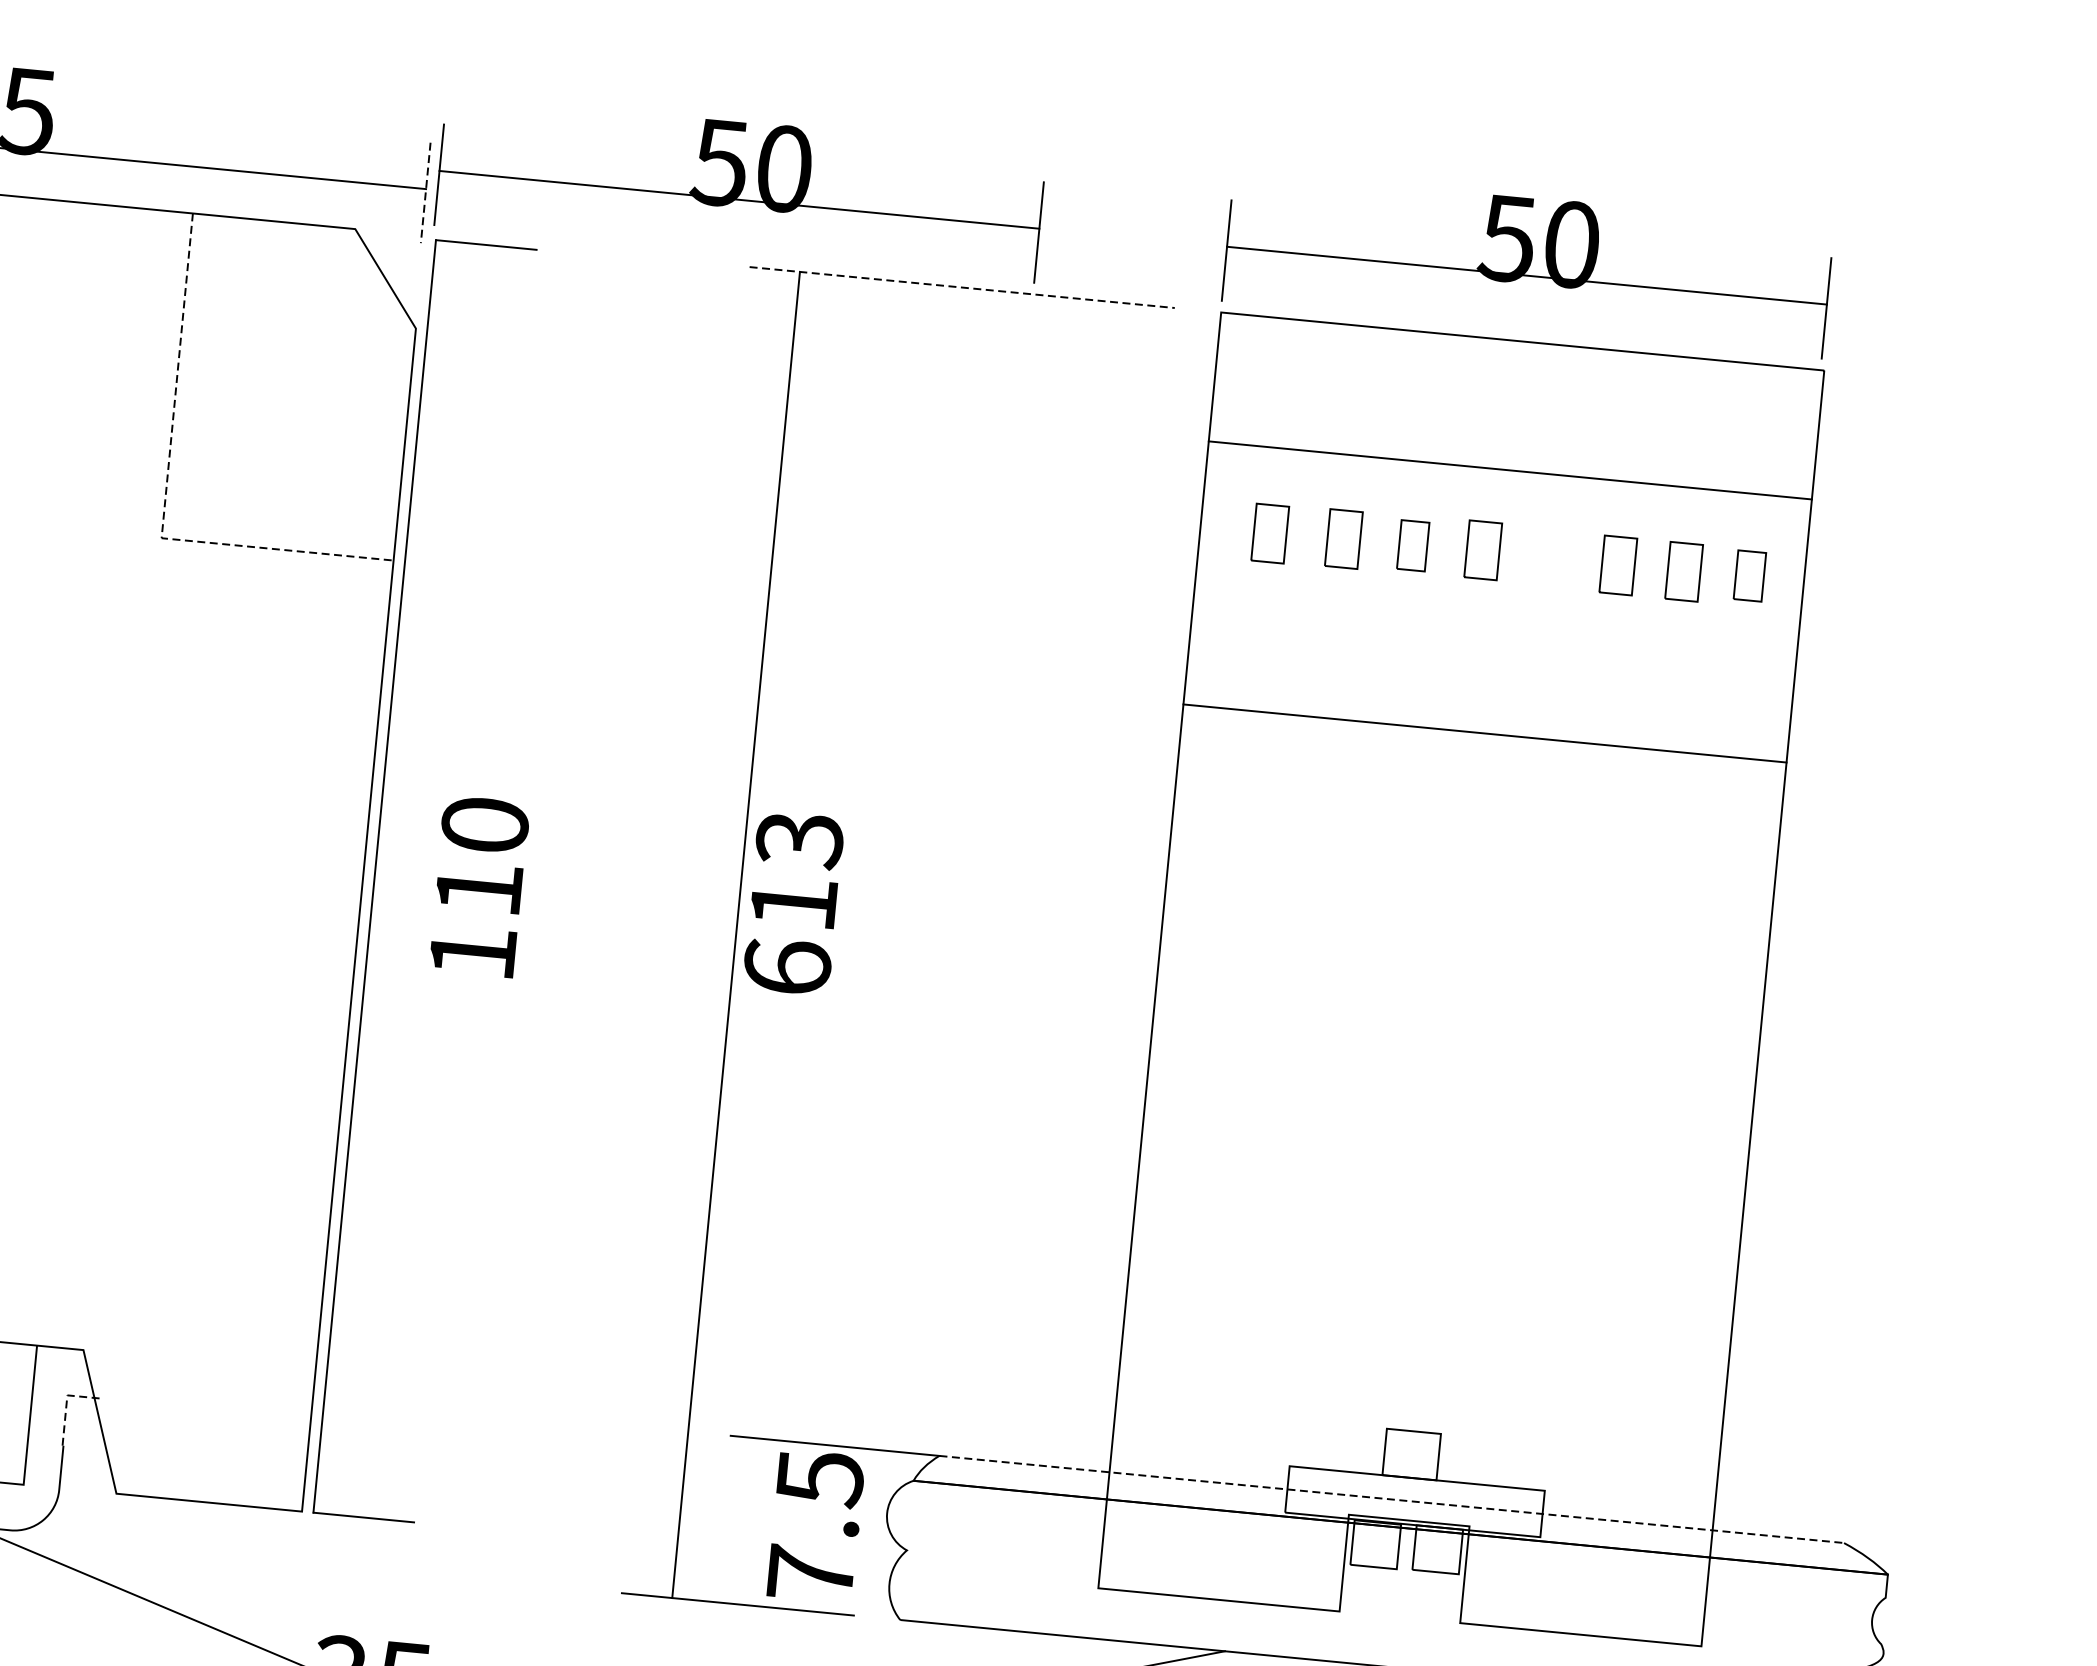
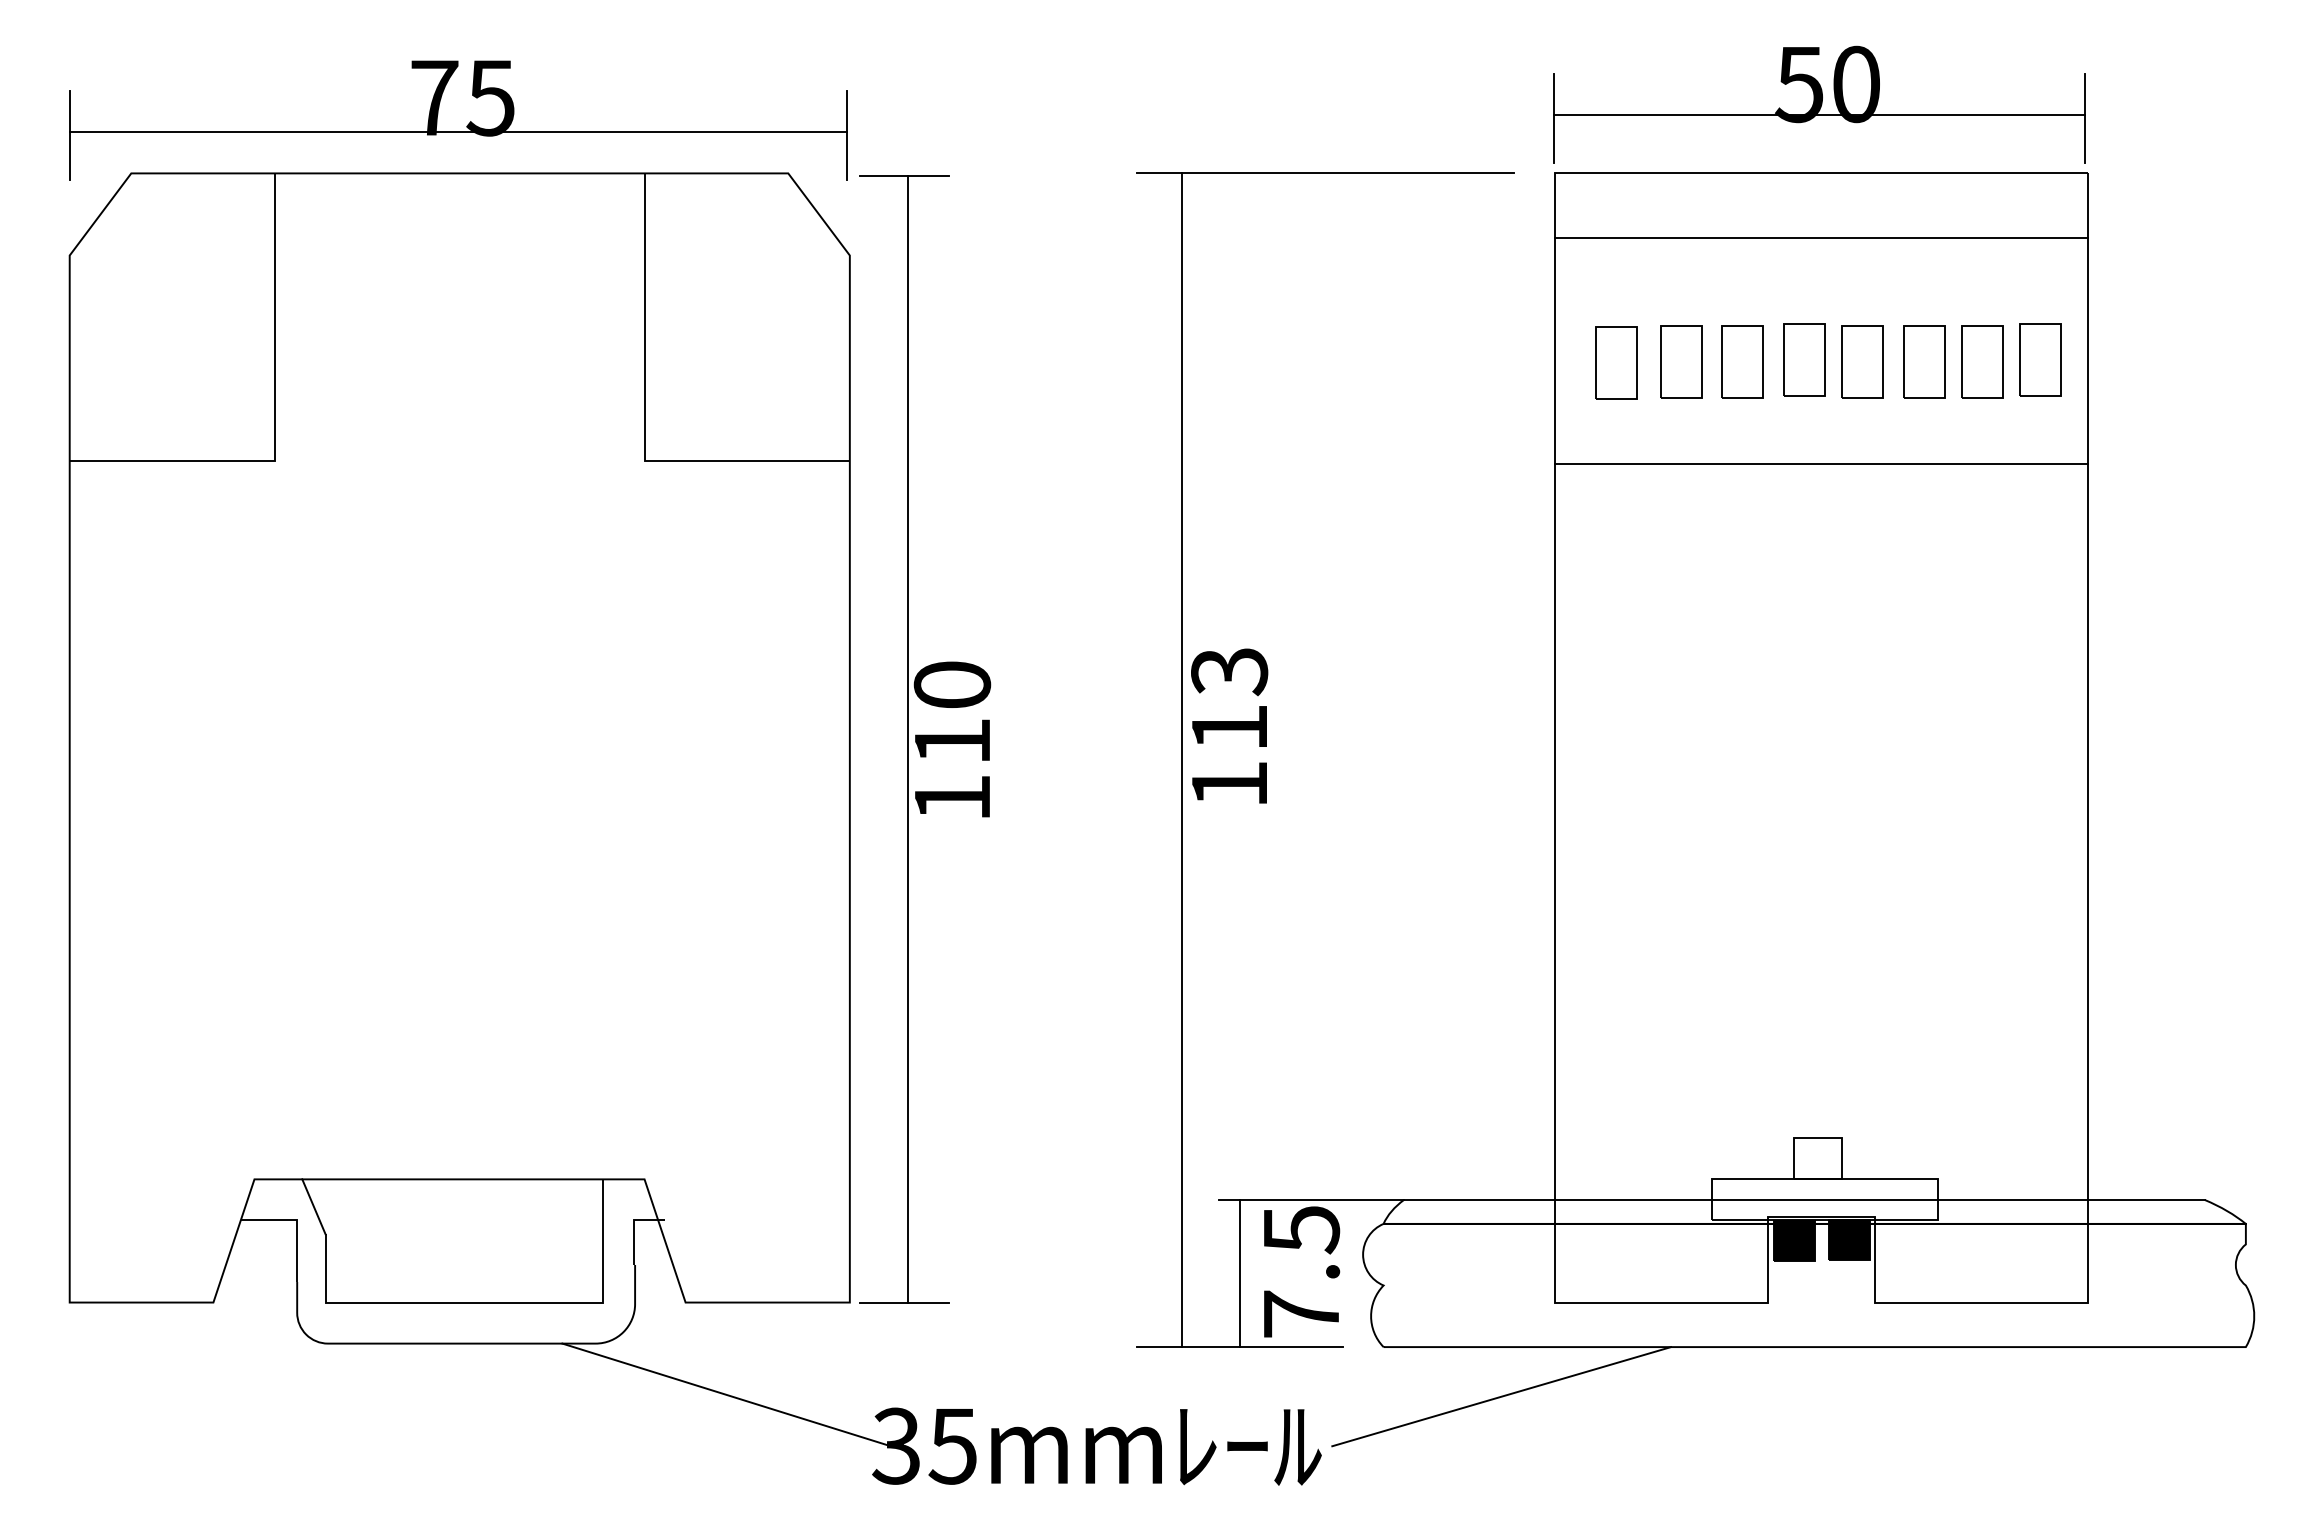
part: (740, 187) -> (1122, 104), removed
line: (425, 193) -> (846, 136), dashed -> solid
line: (962, 287) -> (1325, 173), dashed -> solid
line: (1510, 470) -> (1821, 238), moved
line: (165, 492) -> (644, 420), dashed -> solid
part: (1270, 532) -> (1616, 362), size x1.43
part: (1344, 538) -> (1681, 361), size x1.43
part: (1413, 545) -> (1742, 361), size x1.67
part: (1483, 549) -> (1804, 359), size x1.43
part: (1548, 558) -> (1862, 361), added
part: (1618, 565) -> (1924, 361), size x1.43
part: (1684, 571) -> (1982, 361), size x1.43
part: (1749, 575) -> (2040, 359), size x1.67
line: (1484, 733) -> (1821, 464), moved
line: (374, 876) -> (907, 739), moved
text: (787, 966) -> (1229, 783), 613 -> 113
line: (66, 1402) -> (634, 1226), dashed -> solid
line: (1391, 1499) -> (1804, 1199), dashed -> solid
line: (745, 1521) -> (1239, 1273), added
fill: (1374, 1544) -> (1793, 1240), added
fill: (1437, 1549) -> (1848, 1239), added

